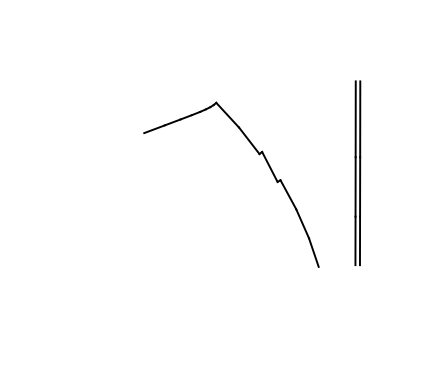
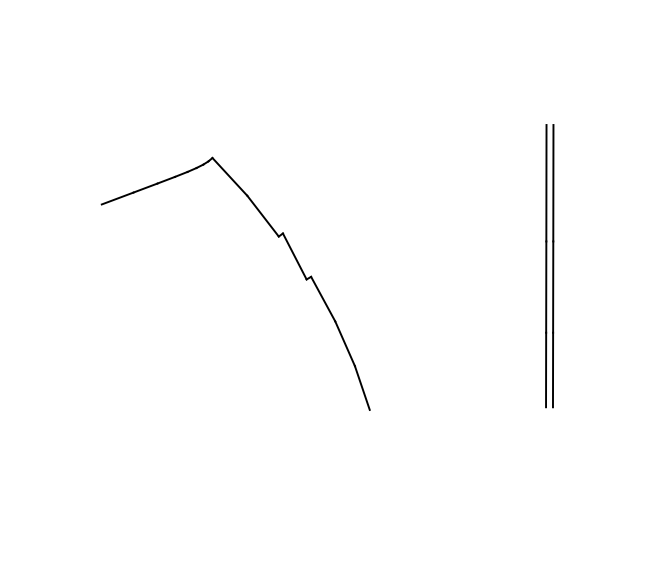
part: (259, 155) -> (278, 238), moved

